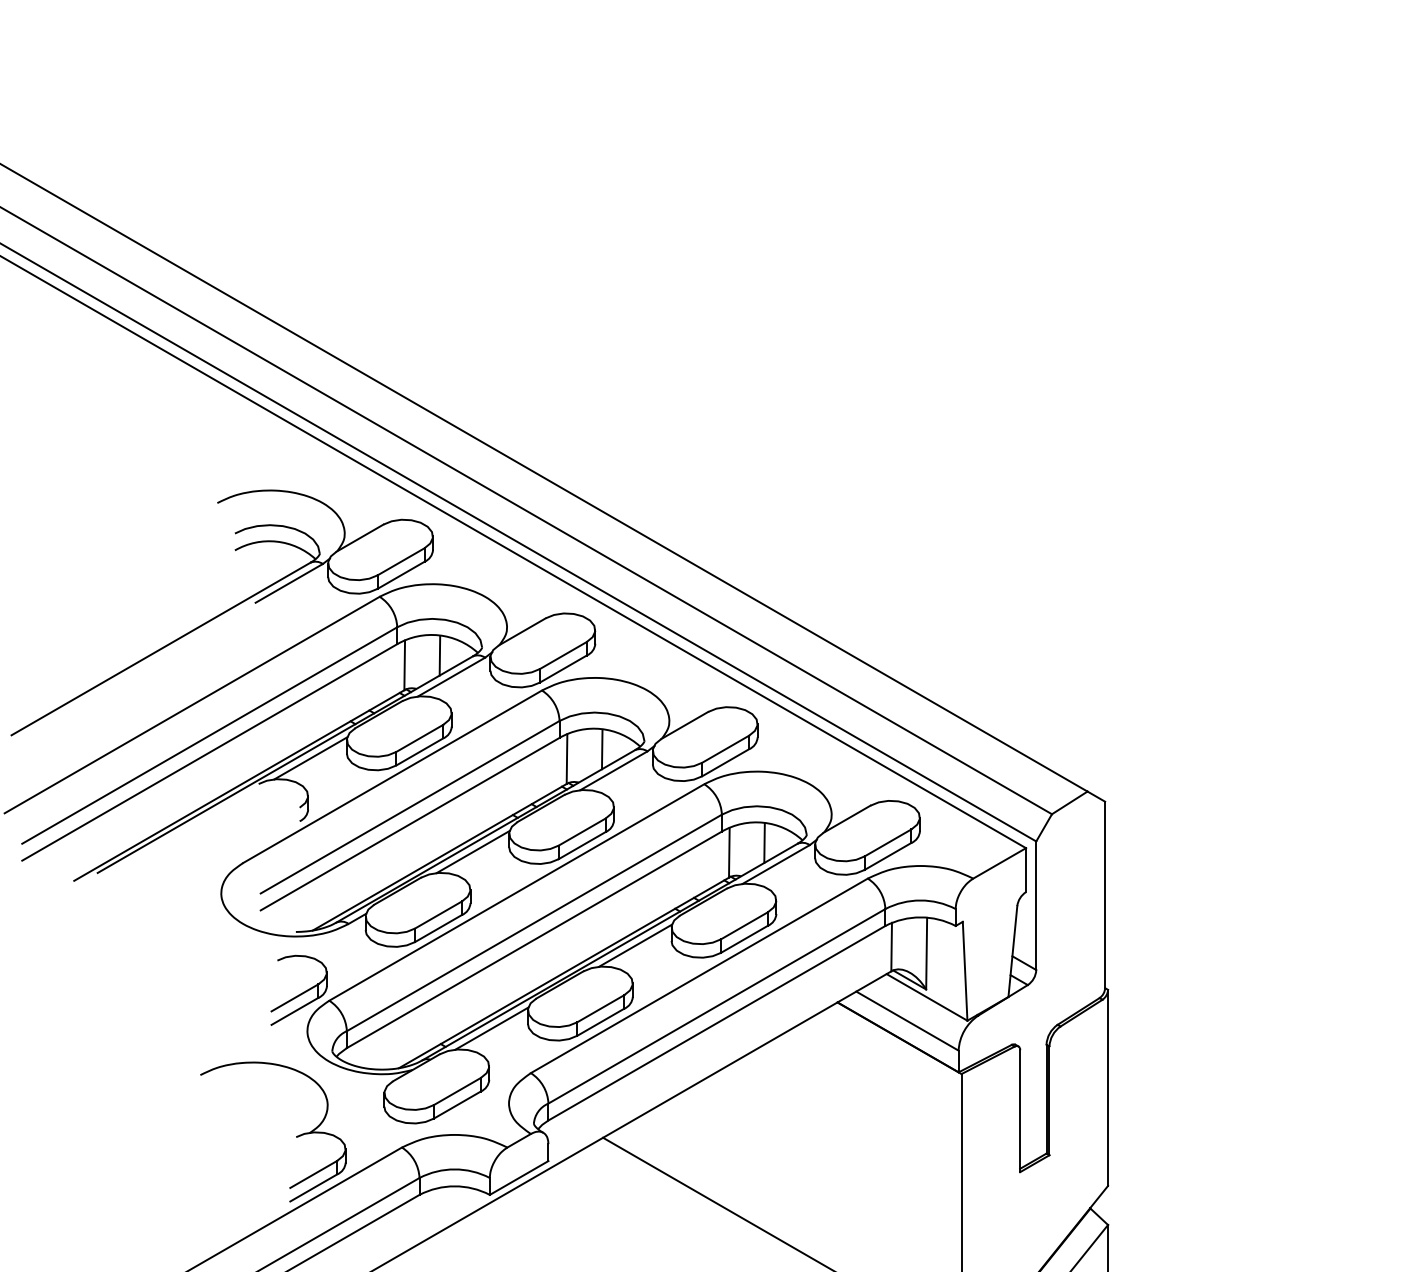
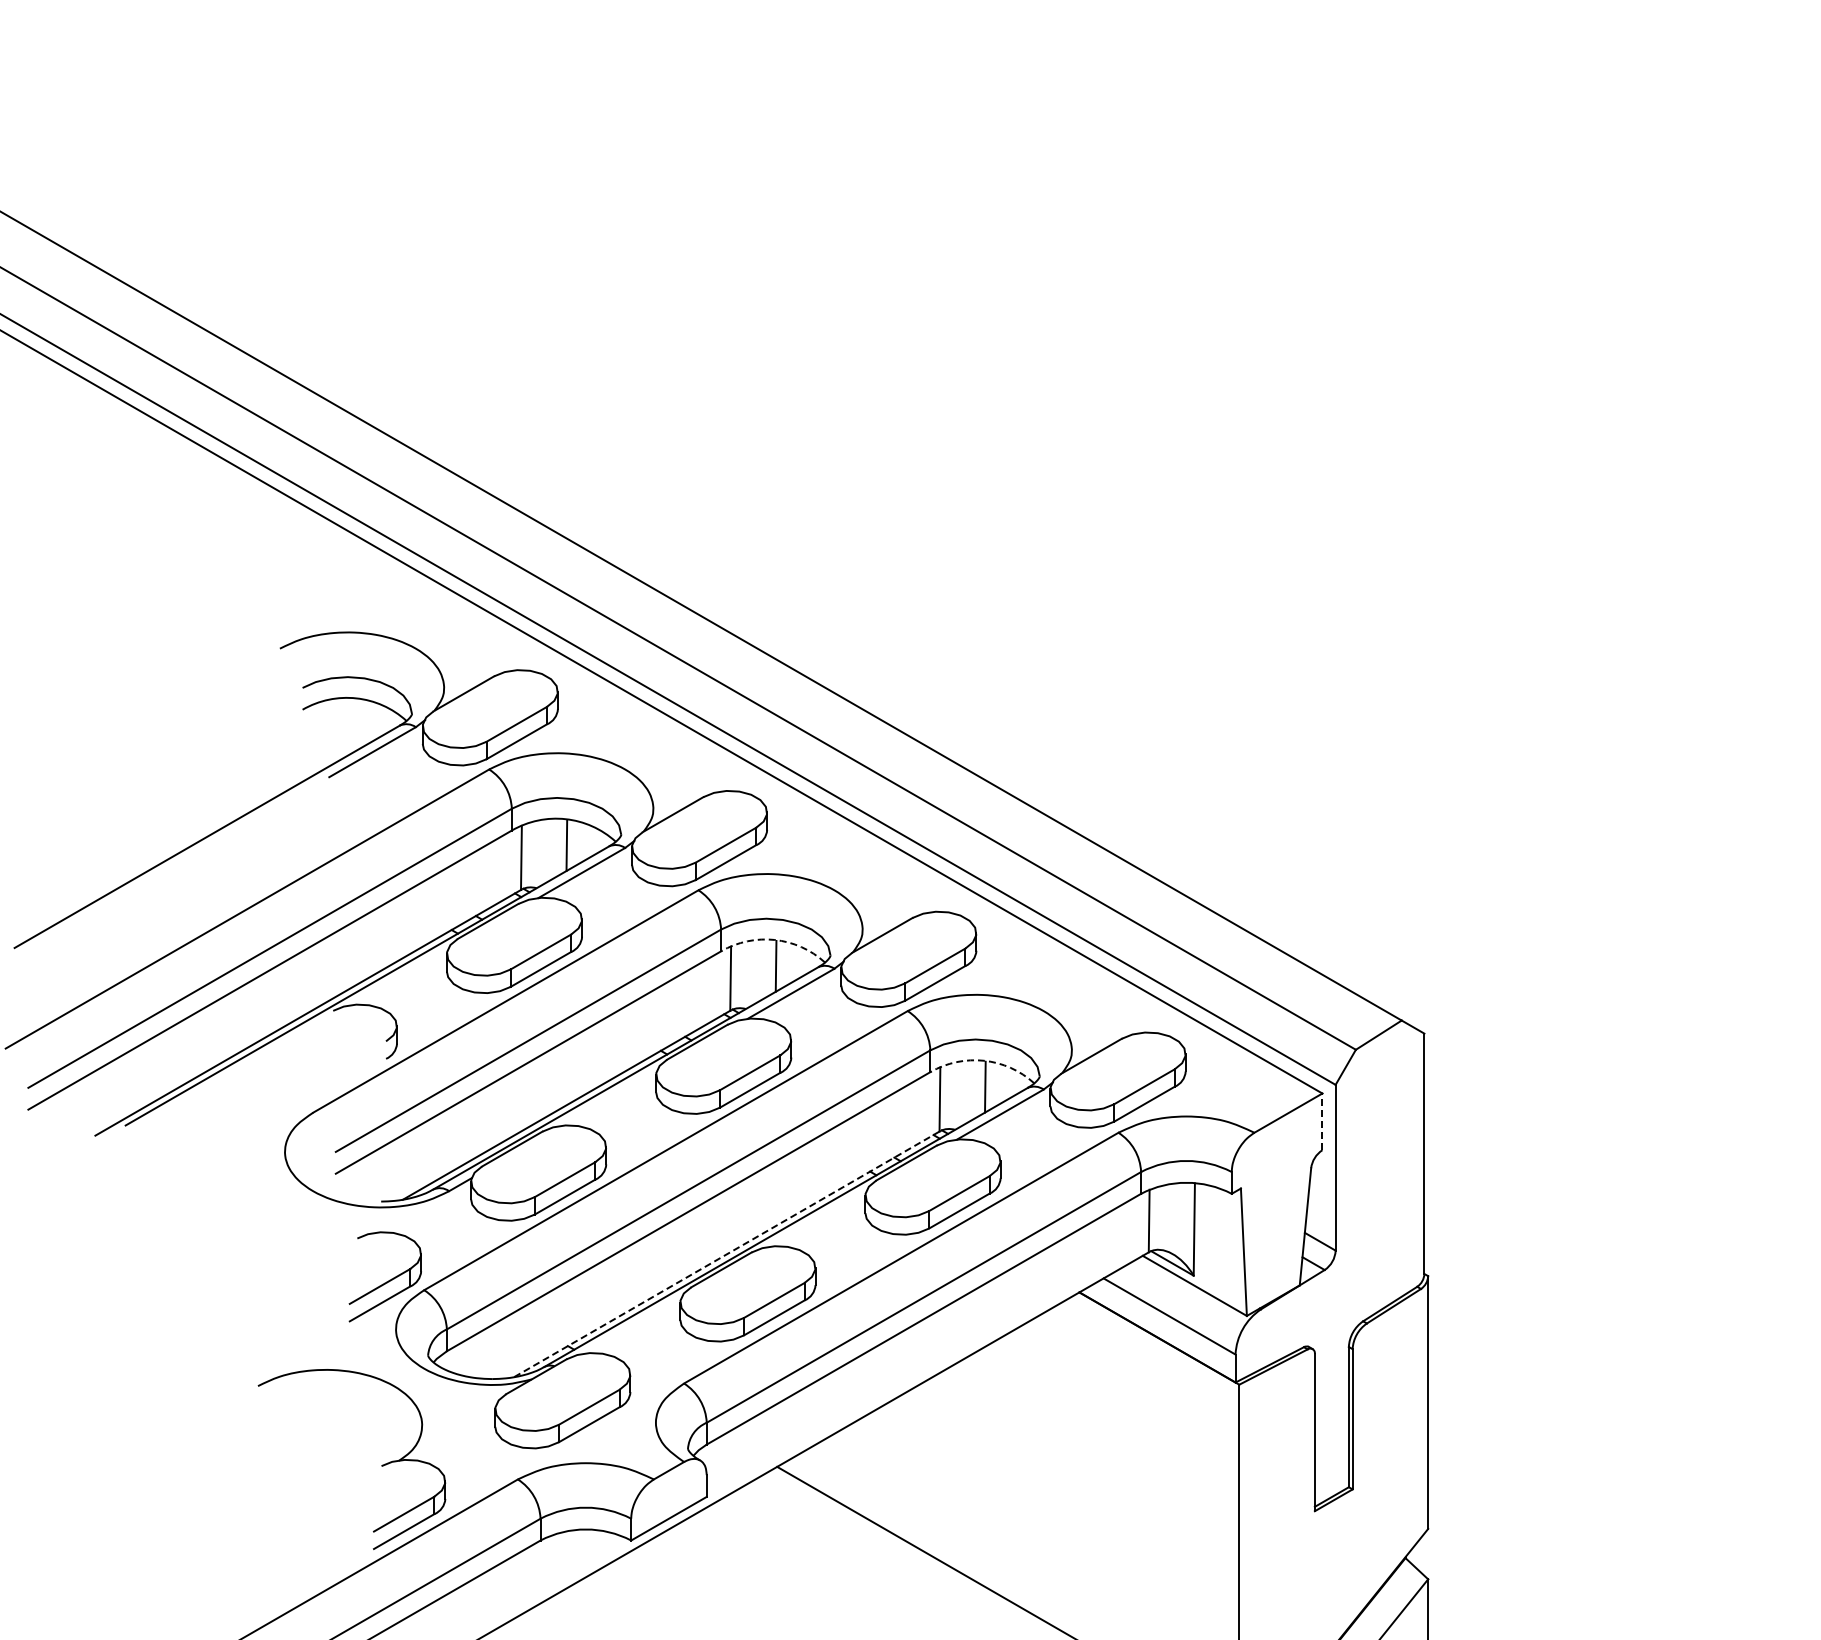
arc: (601, 728) -> (774, 939), solid -> dashed
line: (310, 758) -> (400, 977), removed
arc: (763, 822) -> (984, 1060), solid -> dashed
line: (473, 852) -> (609, 1098), removed
line: (1026, 869) -> (1322, 1121), solid -> dashed
line: (635, 945) -> (818, 1219), removed
line: (563, 973) -> (726, 1254), solid -> dashed
line: (491, 1028) -> (633, 1326), removed

